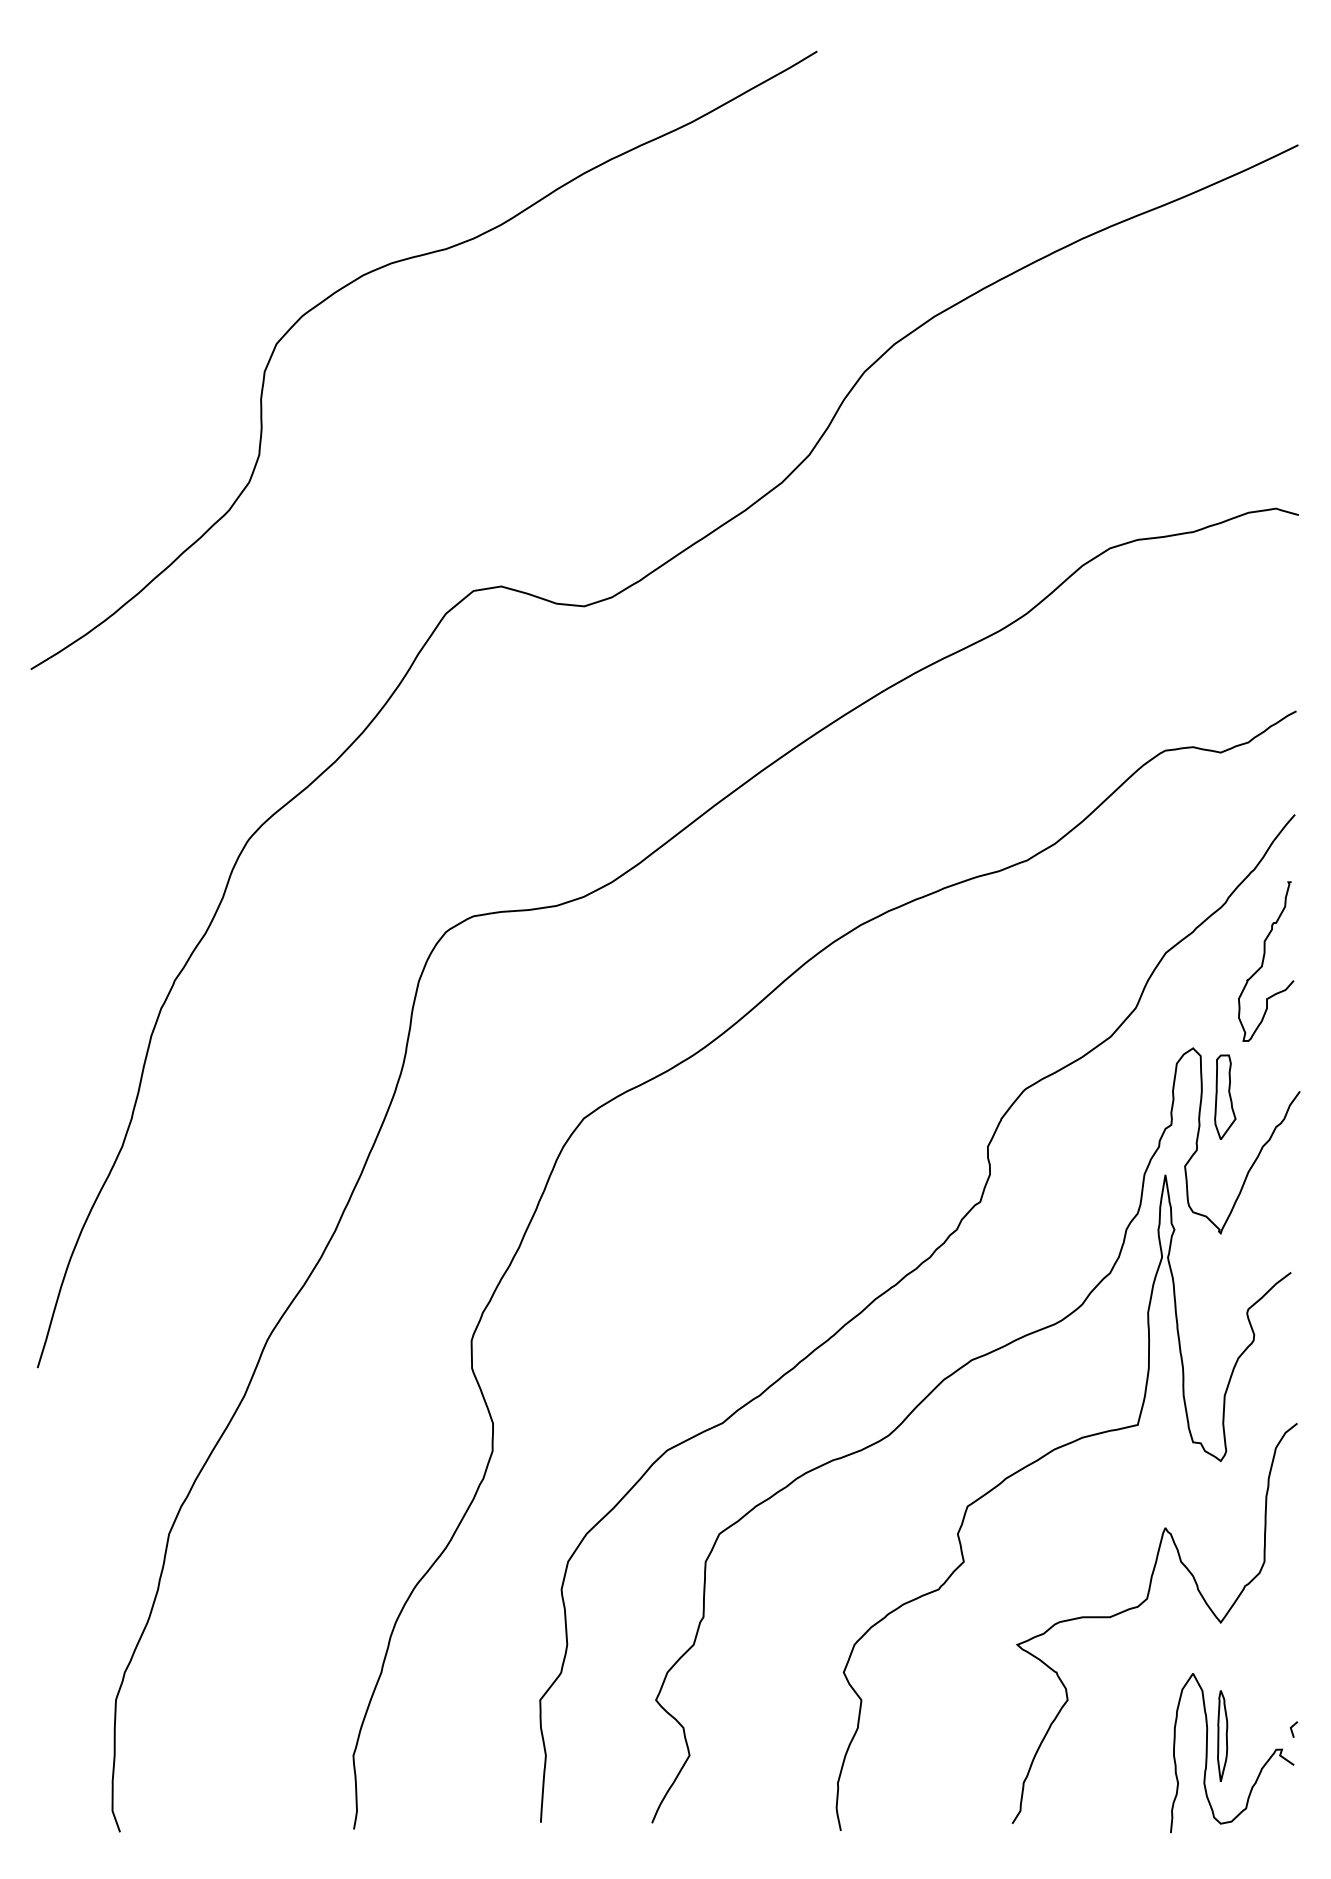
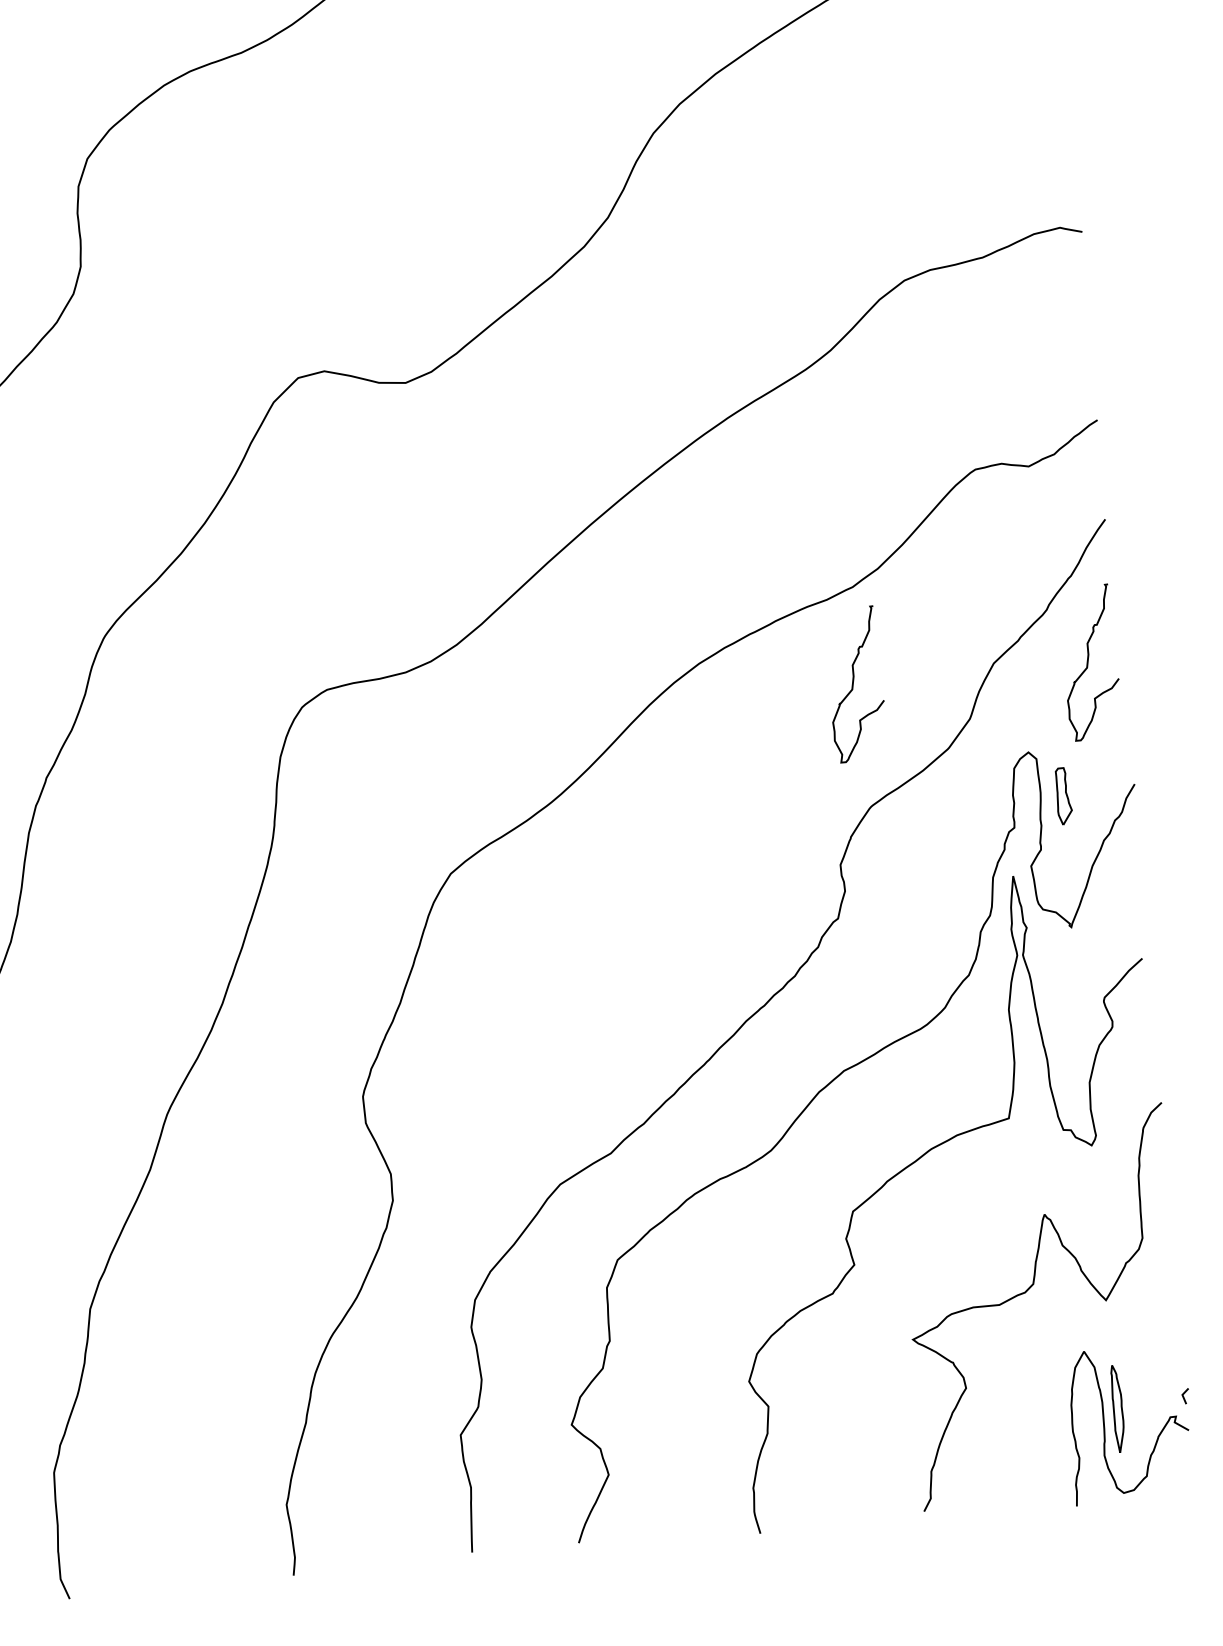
curve: (1019, 959) -> (854, 682), added
part: (1225, 1096) -> (1063, 795), size x0.7

